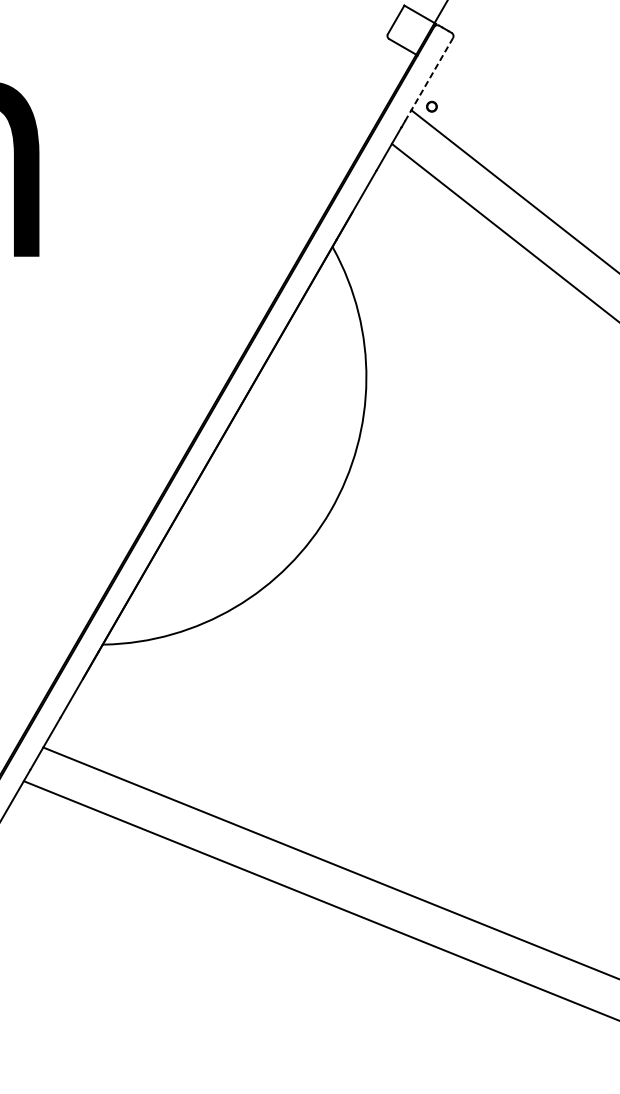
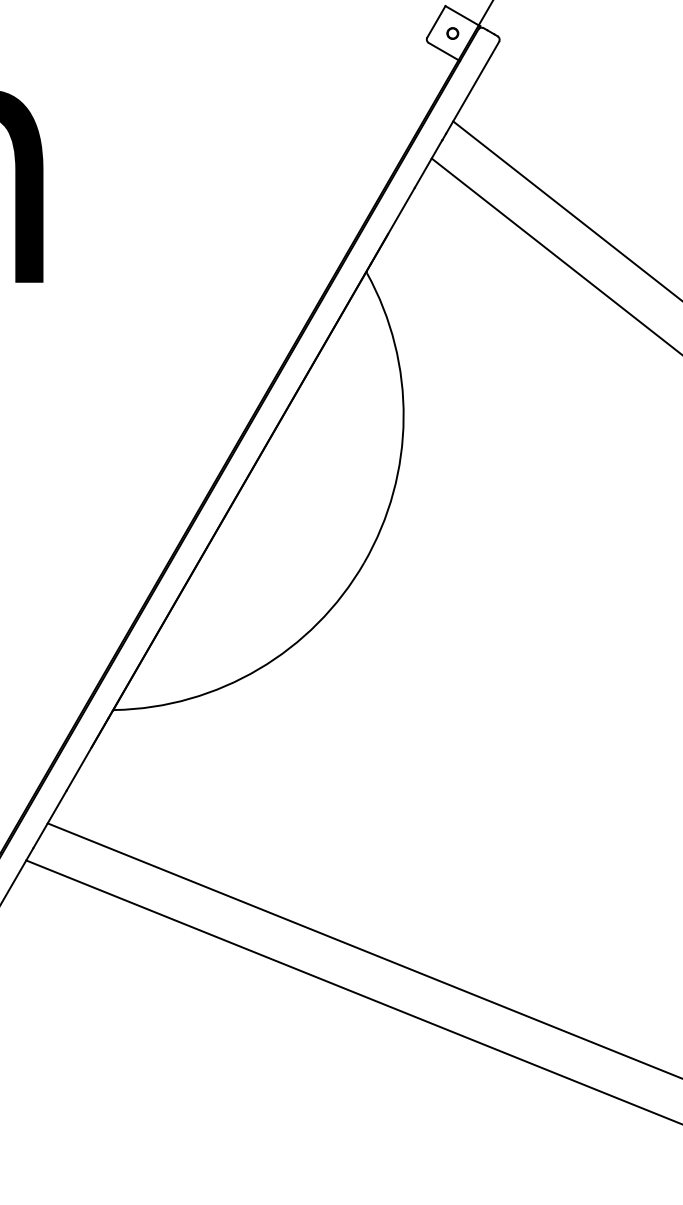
line: (428, 80) -> (472, 88), dashed -> solid
circle: (431, 106) -> (452, 33), moved

